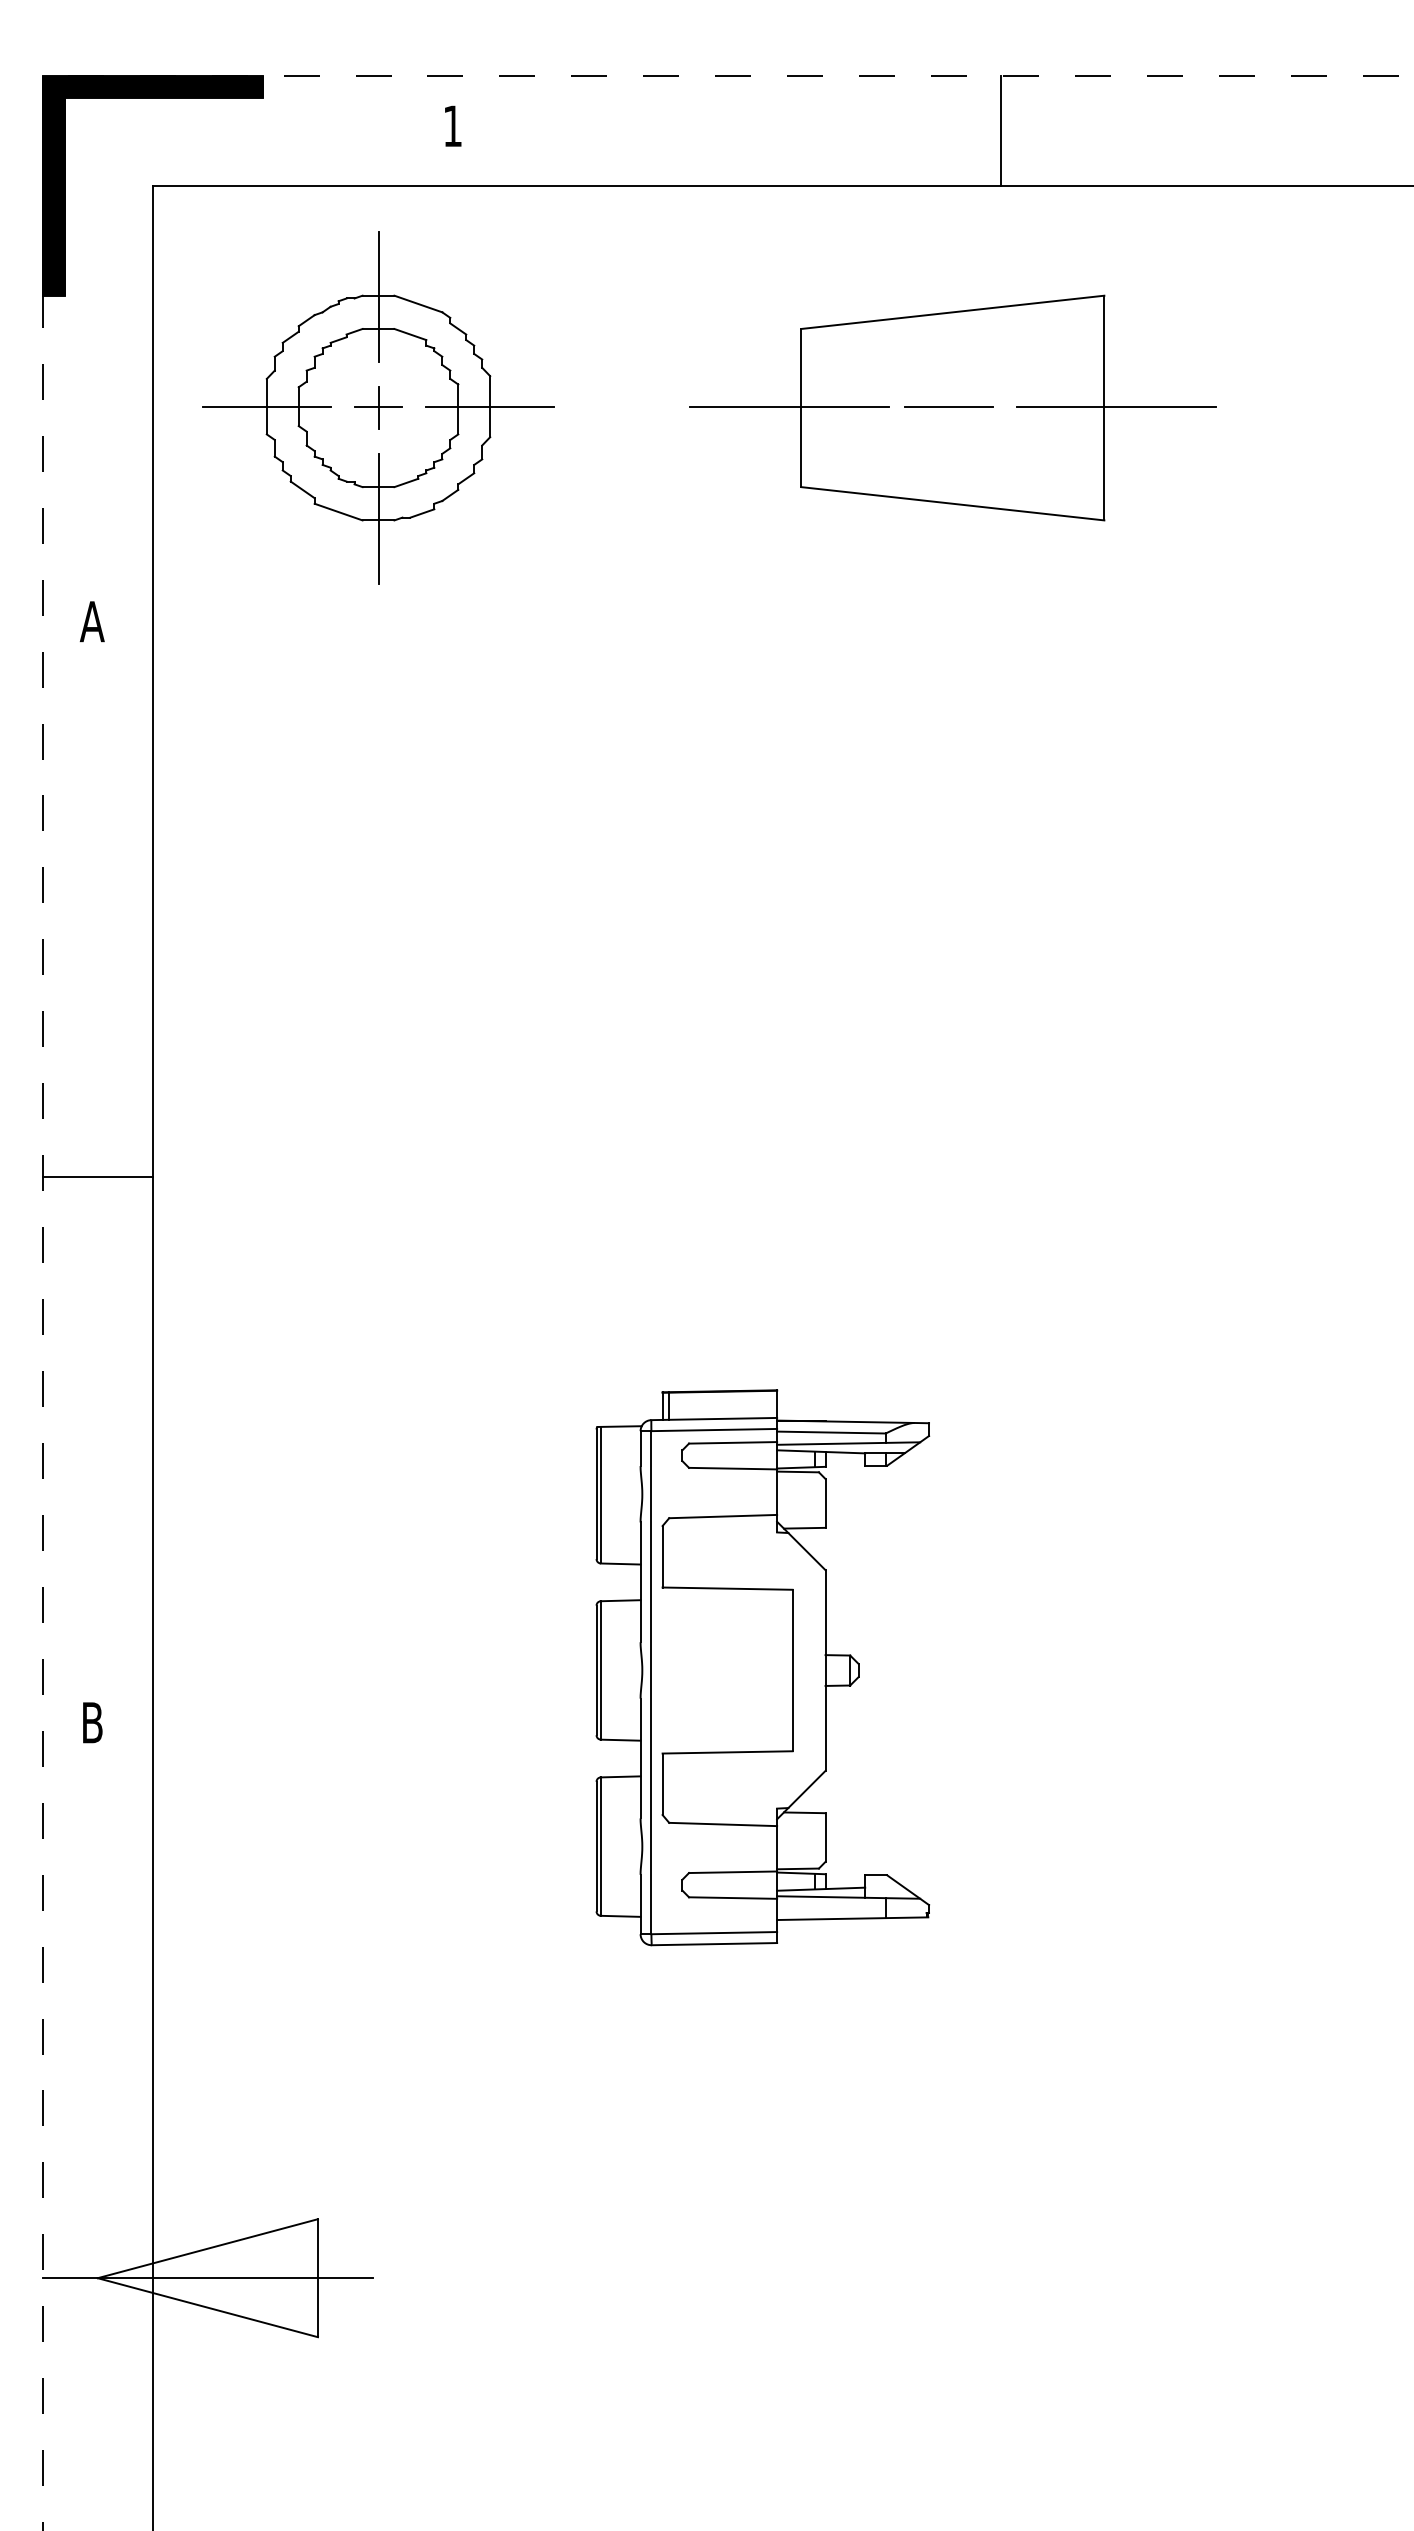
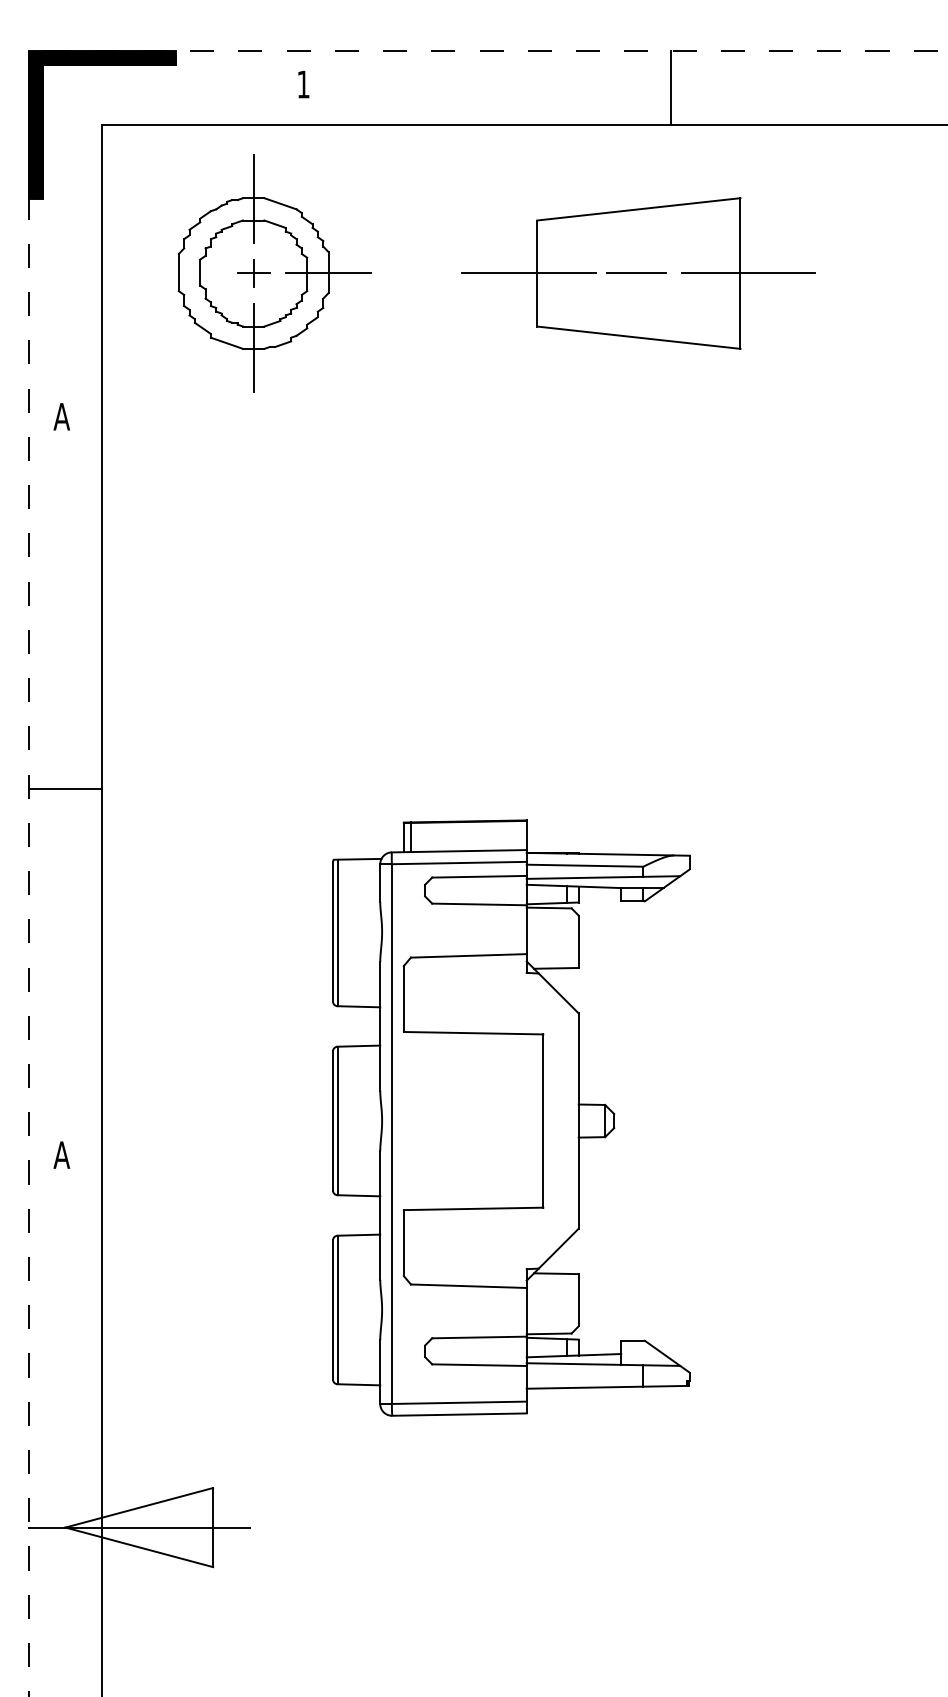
line: (266, 406) -> (178, 272), removed
part: (762, 1668) -> (511, 1118), size x1.6
text: (91, 1721) -> (61, 1154), B -> A

